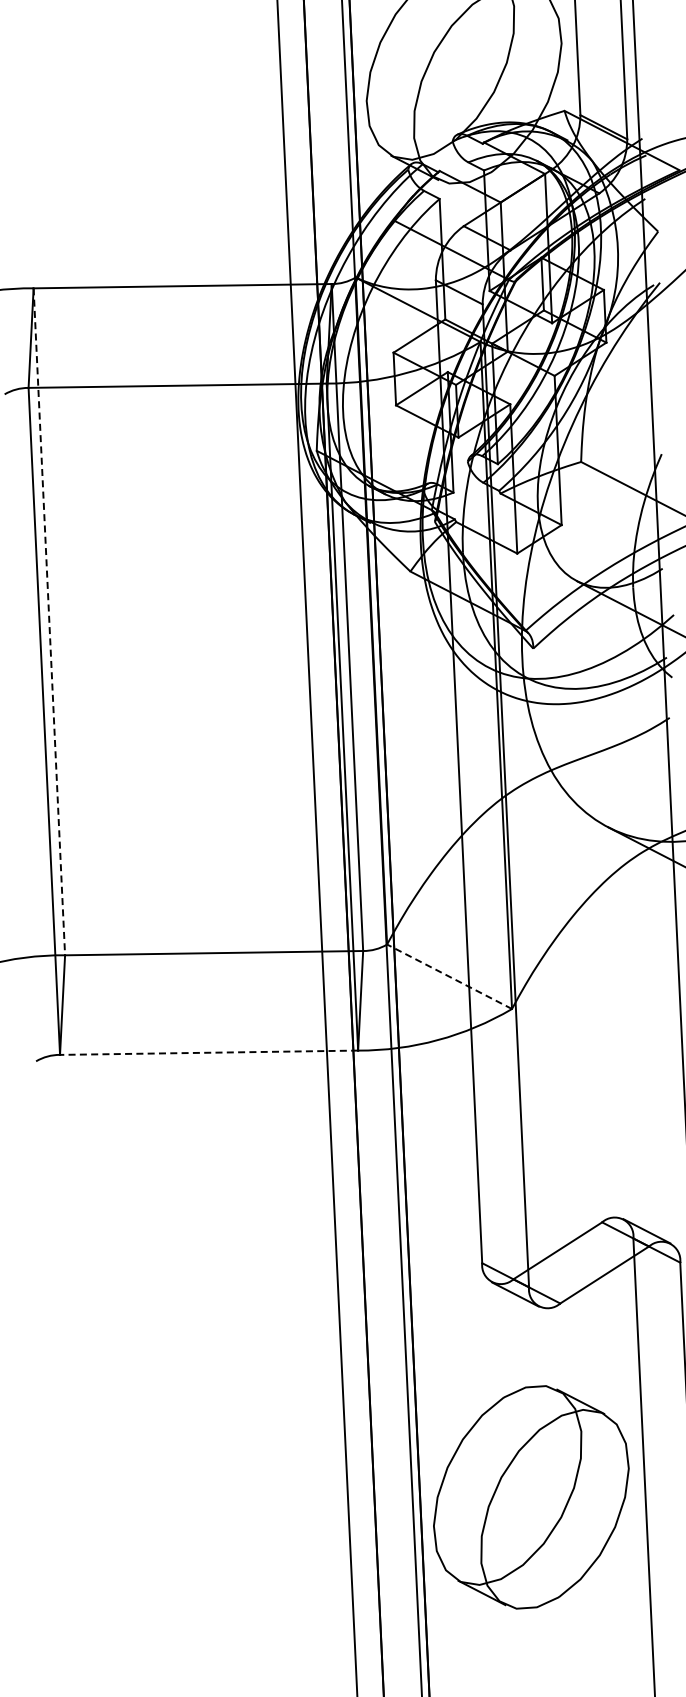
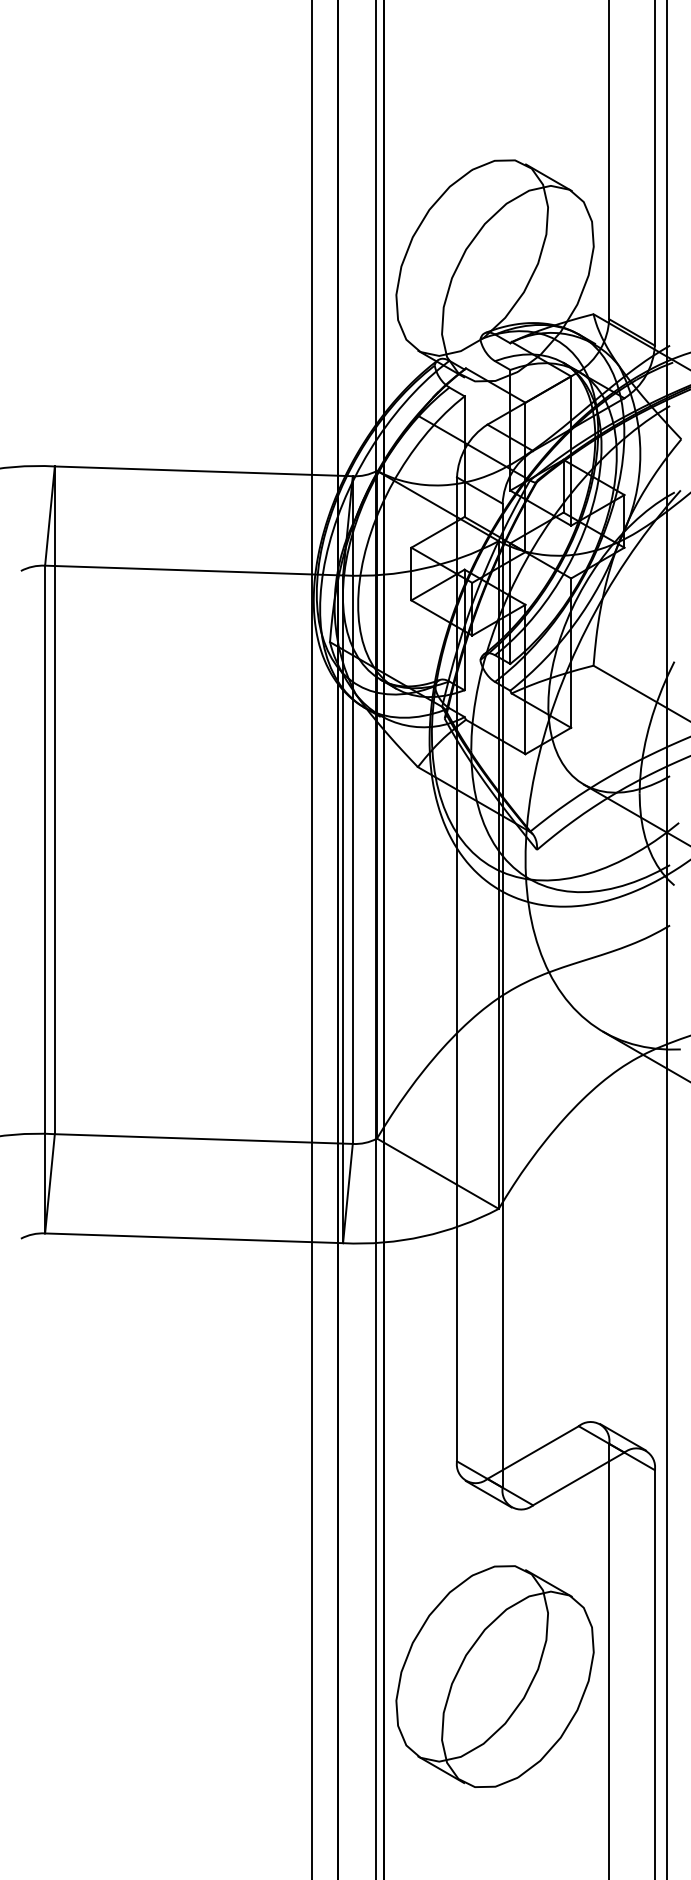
line: (49, 622) -> (54, 800), dashed -> solid
line: (449, 976) -> (437, 1173), dashed -> solid
line: (208, 1052) -> (193, 1238), dashed -> solid
part: (530, 1497) -> (494, 1676), moved

